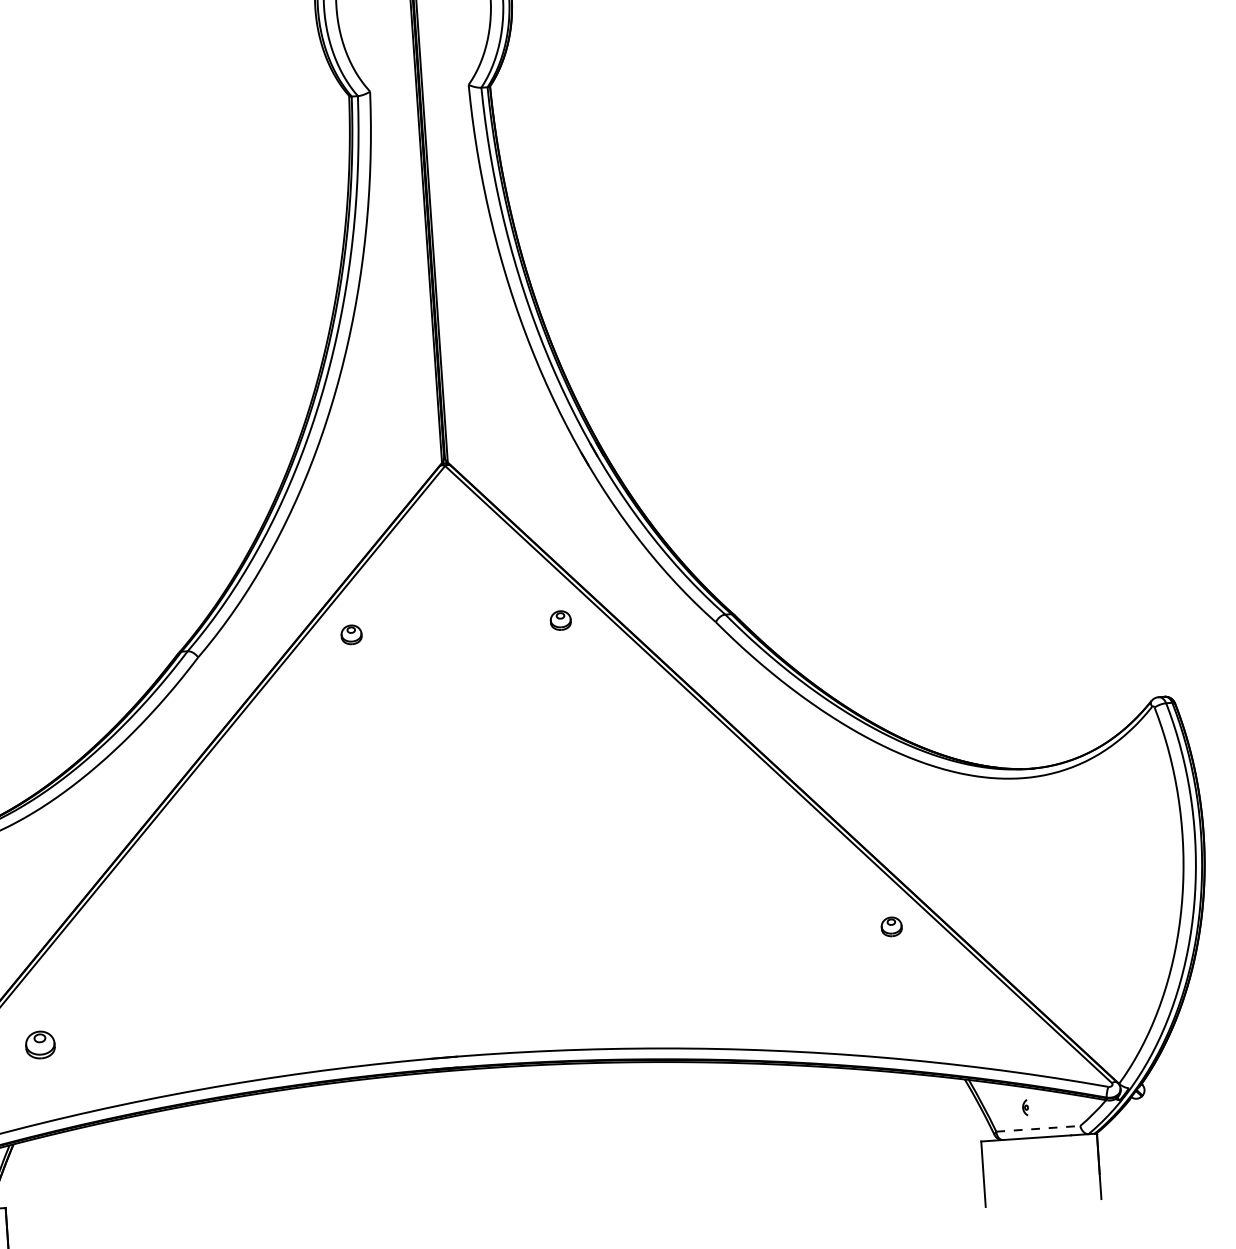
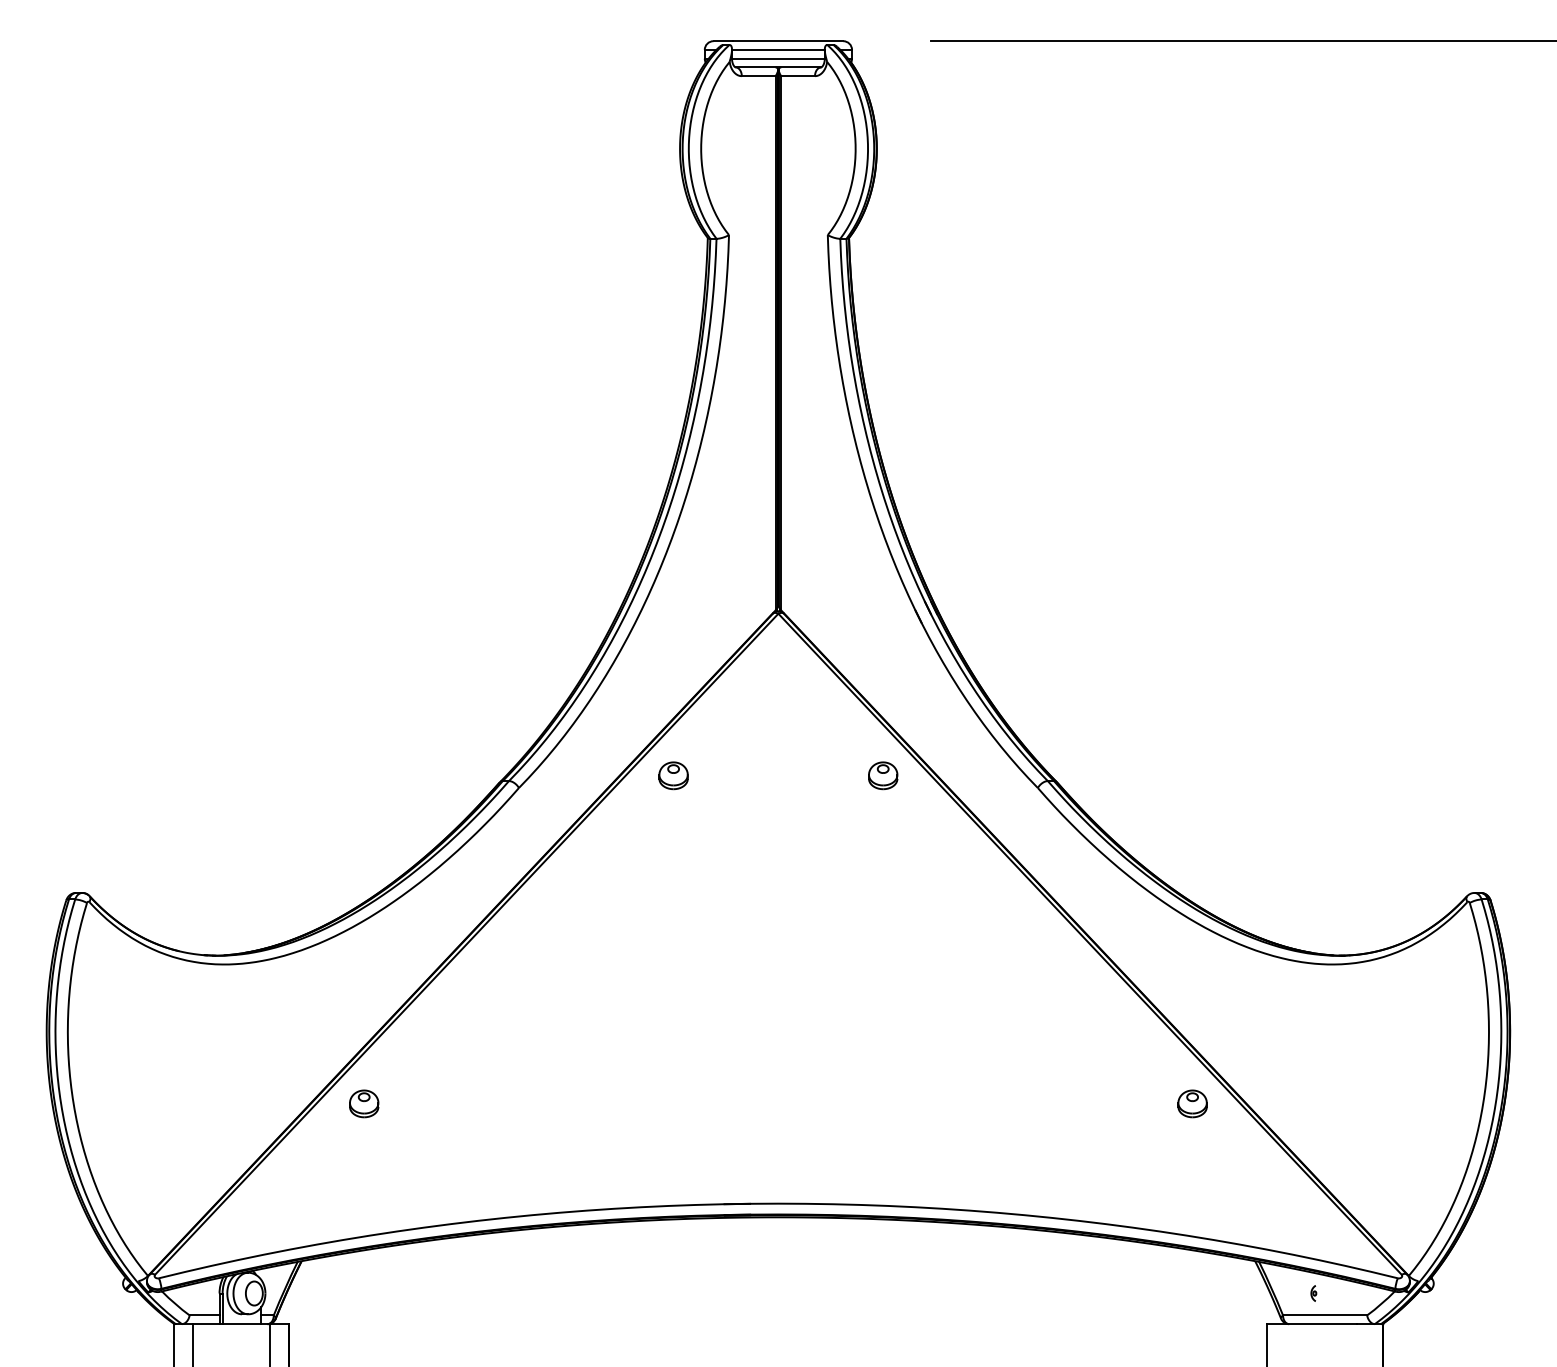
part: (560, 620) -> (883, 775), size x1.43
part: (351, 634) -> (673, 775), size x1.43
part: (891, 926) -> (1192, 1103), size x1.43
part: (40, 1044) -> (364, 1103), moved
line: (1038, 1128) -> (1325, 1315), dashed -> solid

